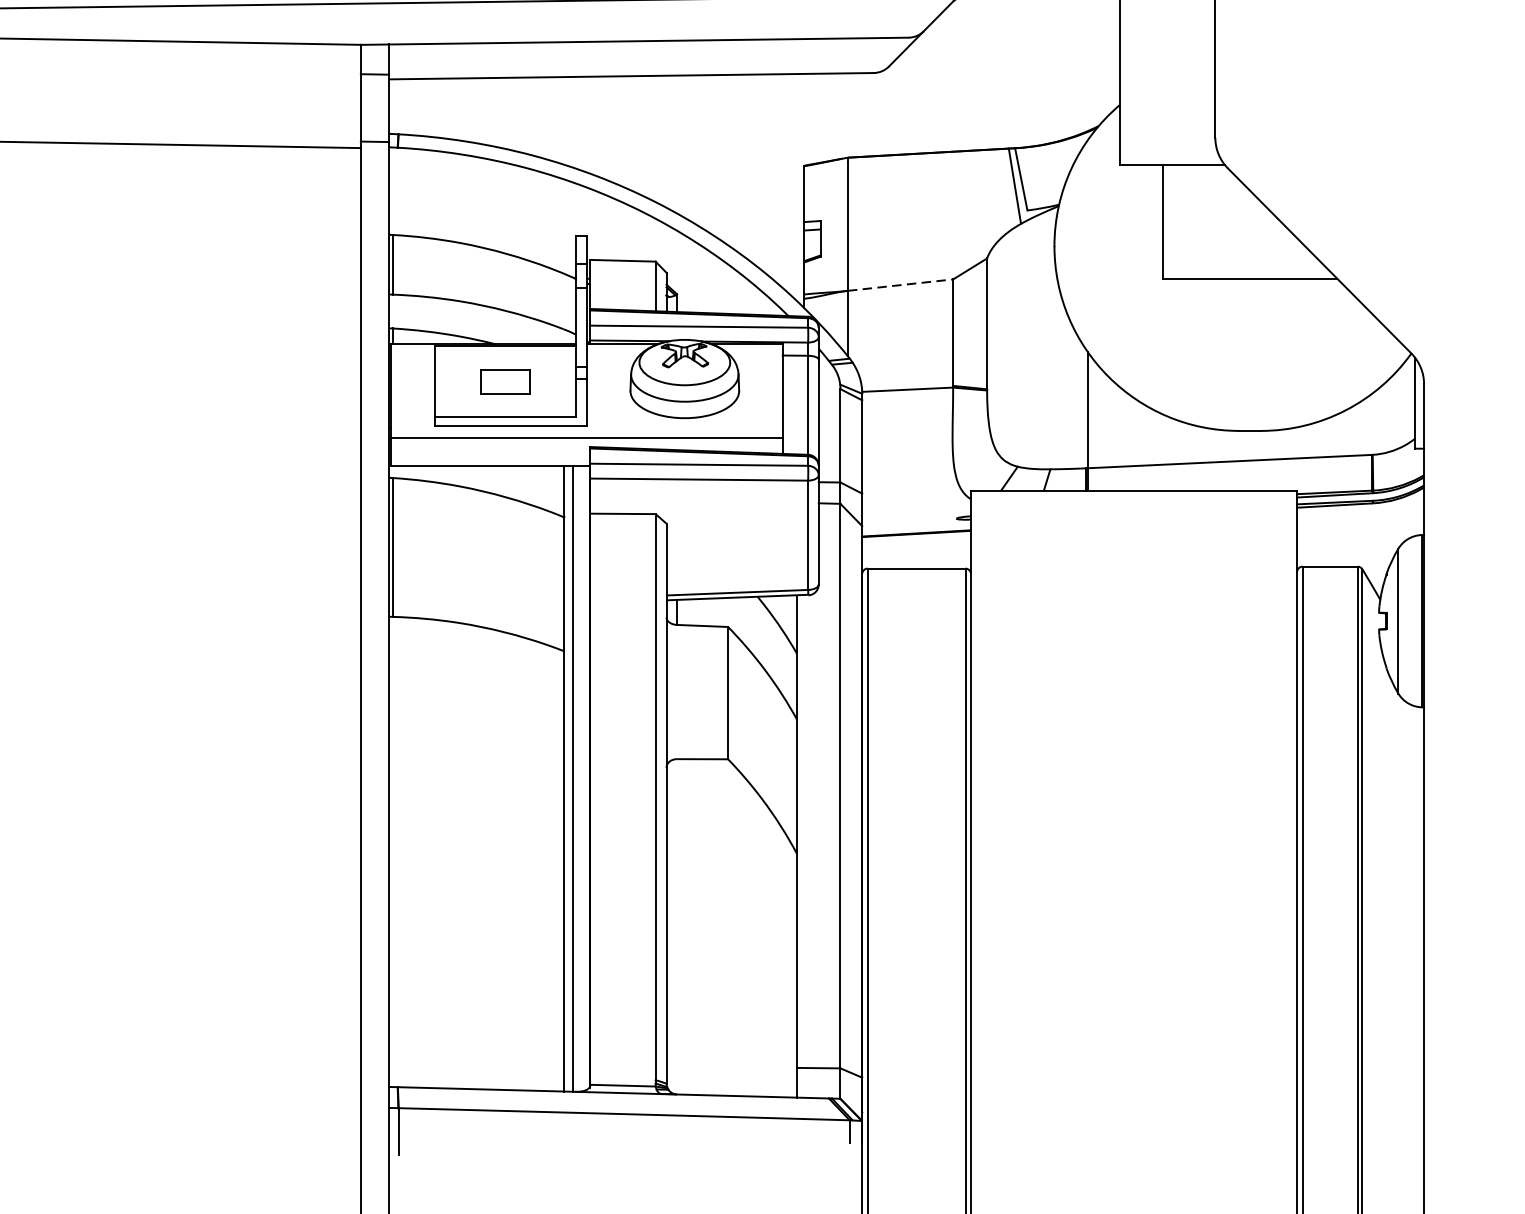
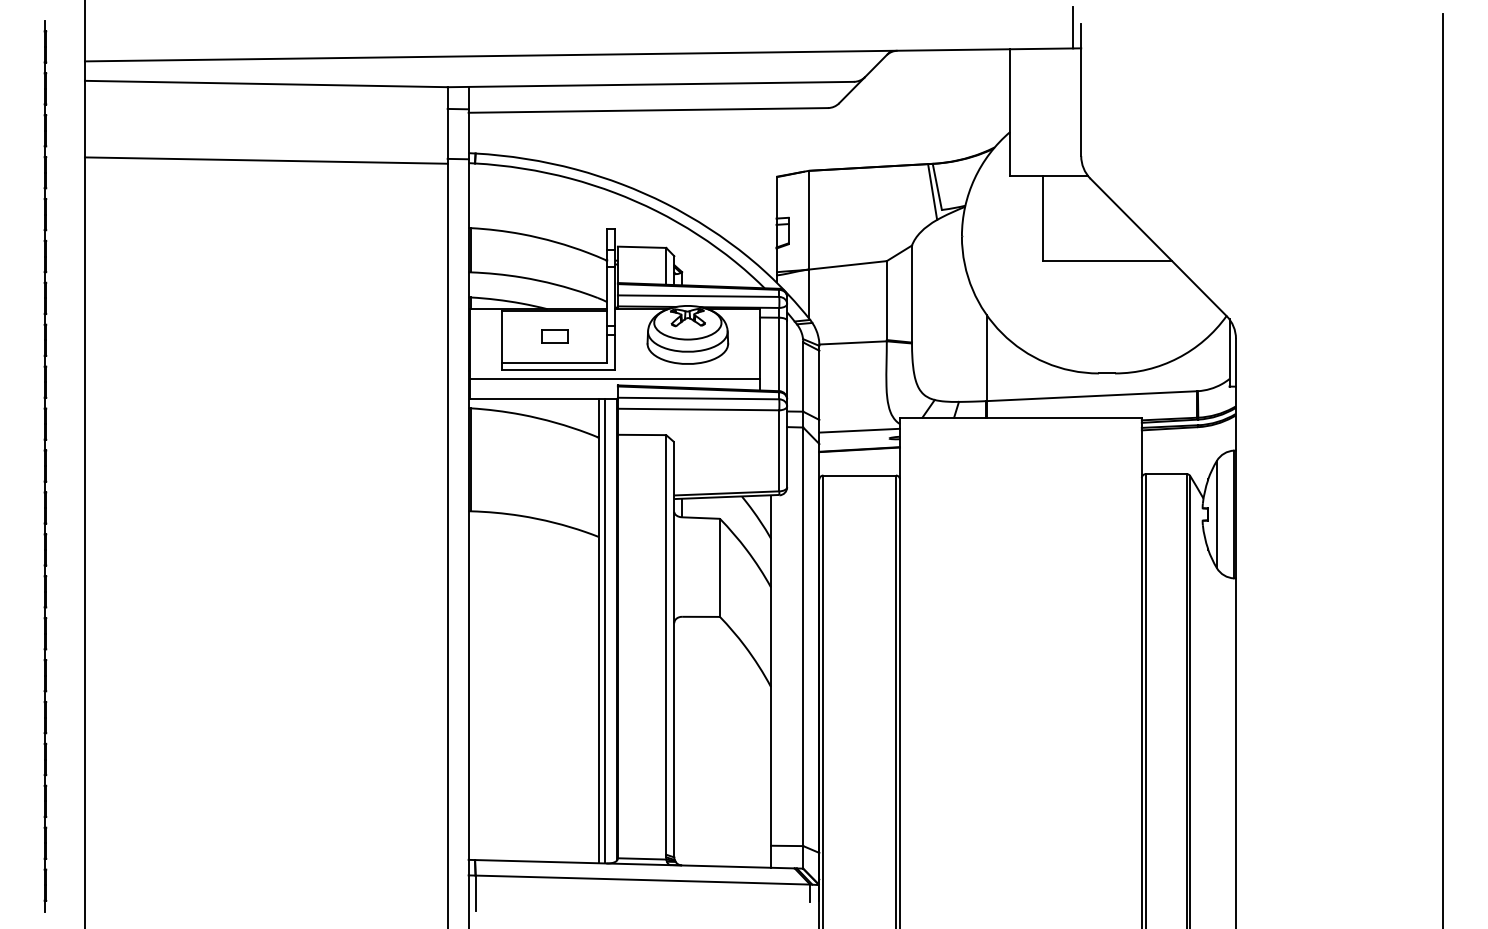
line: (901, 285) -> (848, 265), dashed -> solid
part: (504, 381) -> (554, 336), size x0.71
line: (916, 507) -> (859, 430), added

